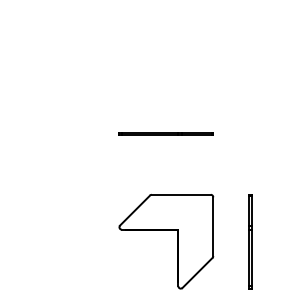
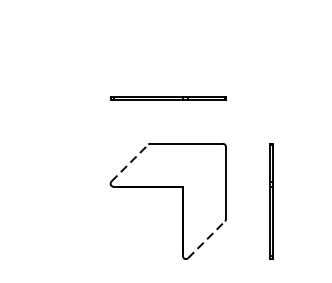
line: (165, 133) -> (167, 97), moved
line: (135, 210) -> (130, 163), solid -> dashed
line: (197, 272) -> (206, 239), solid -> dashed

